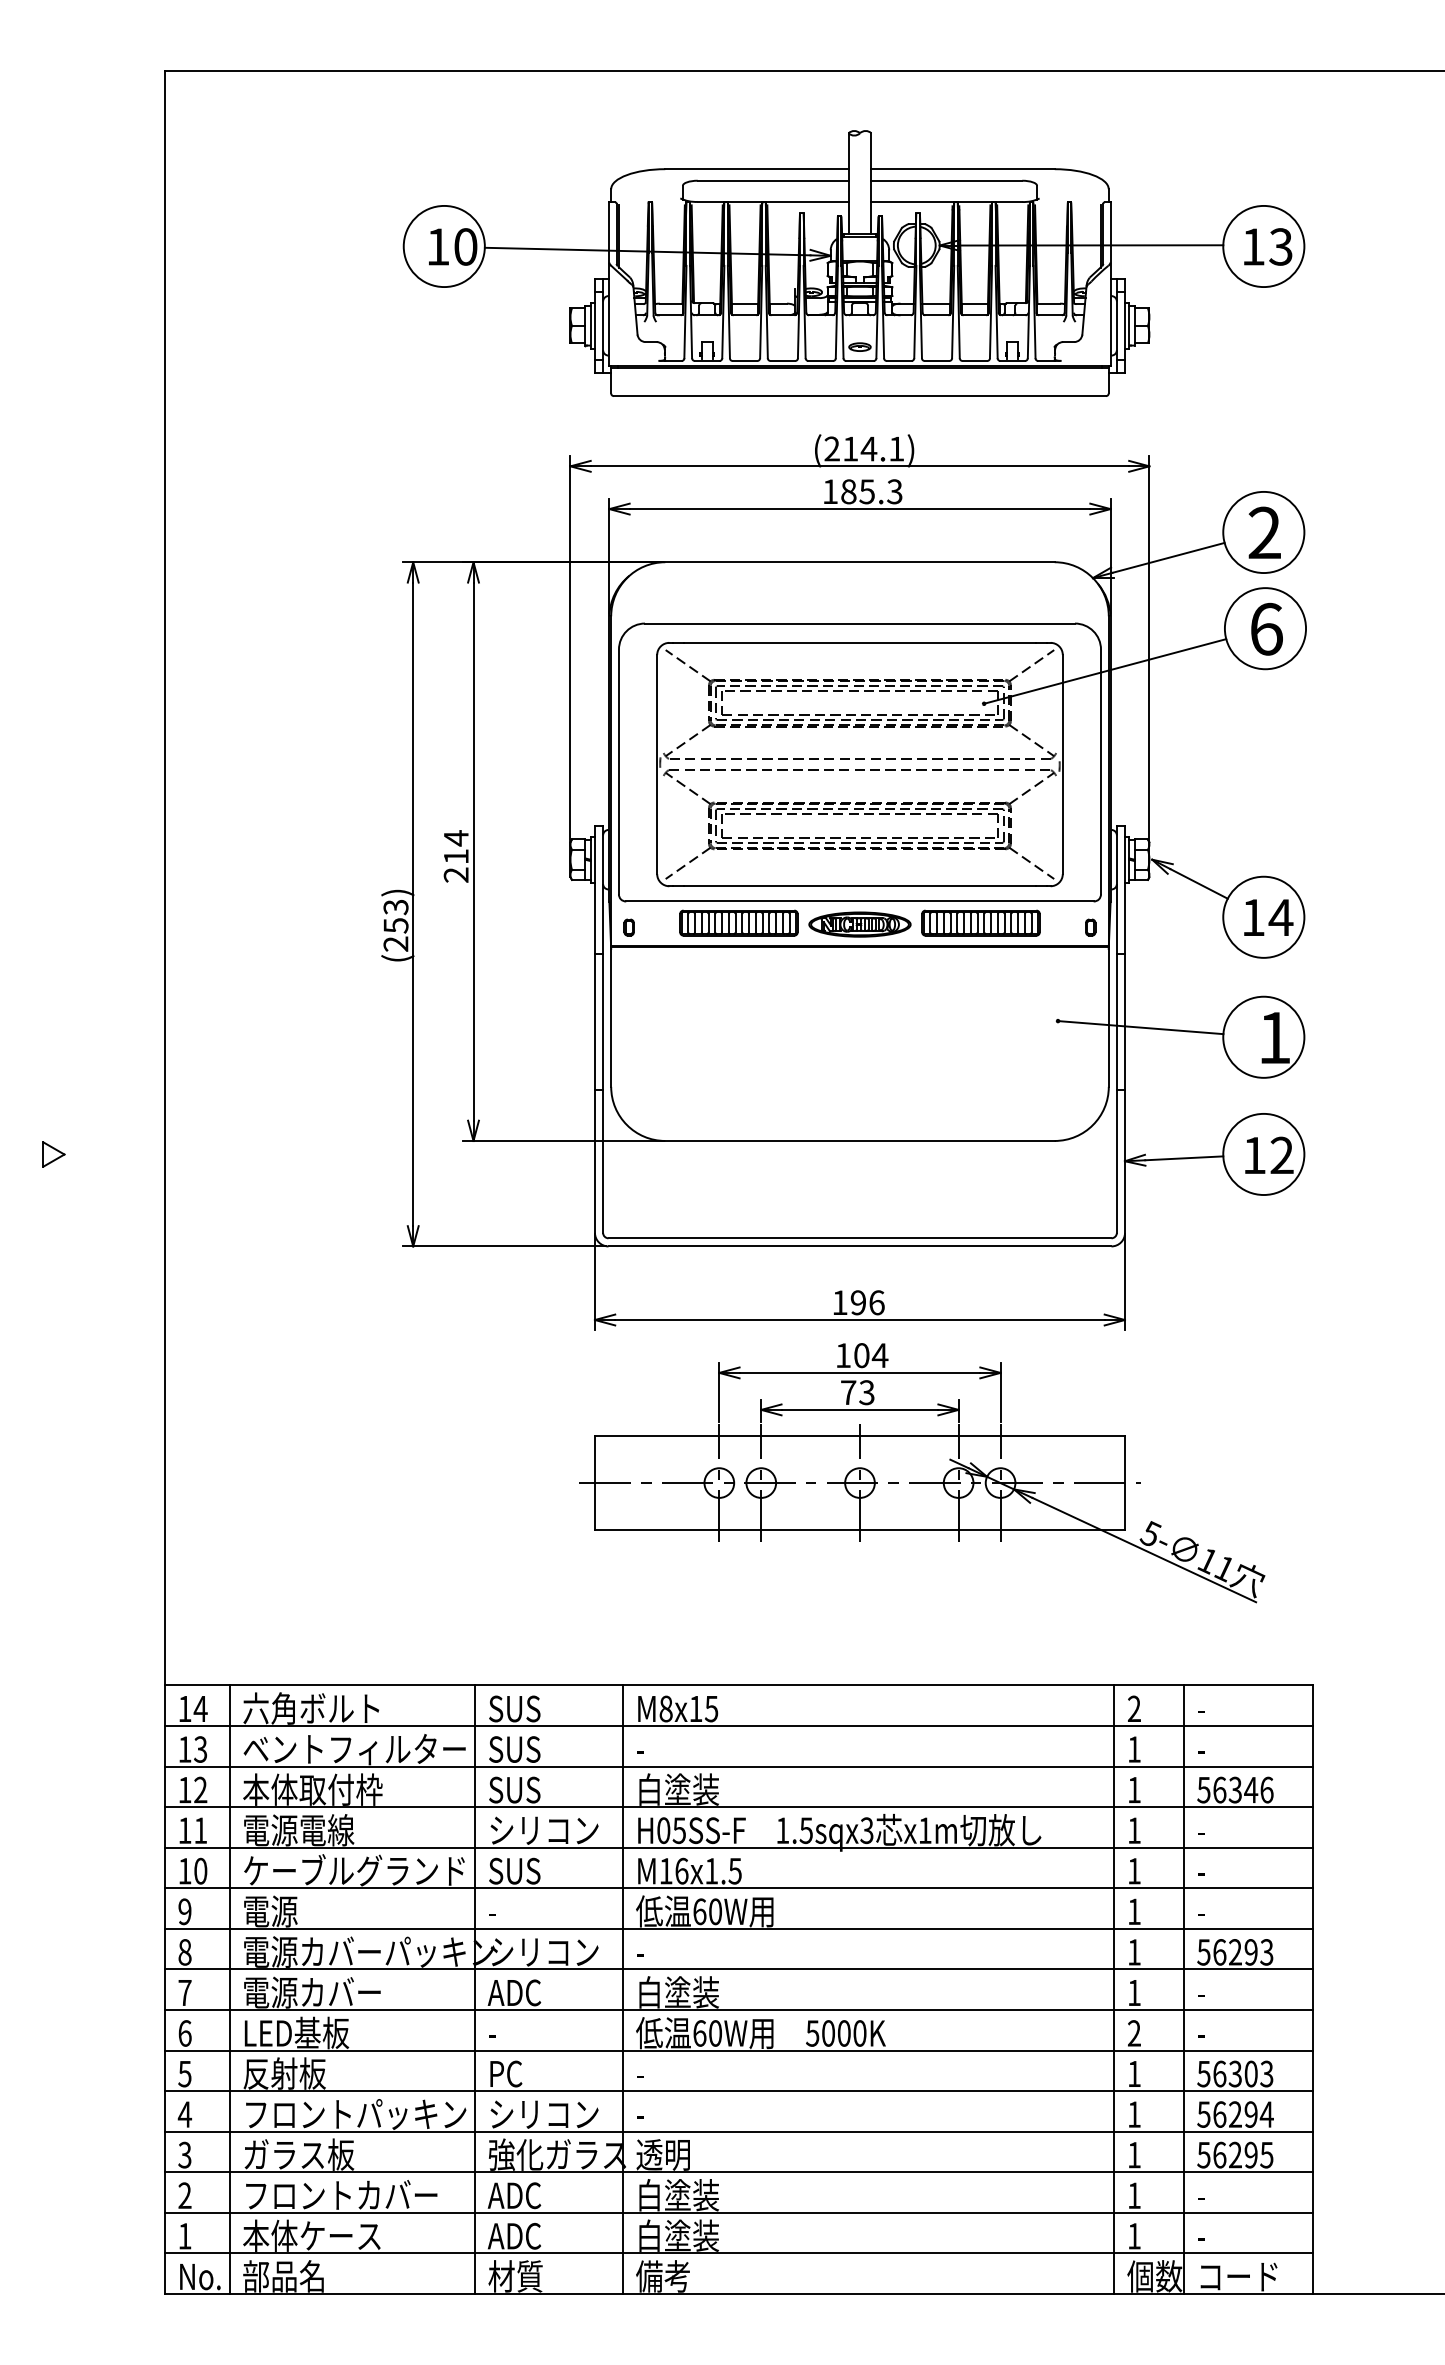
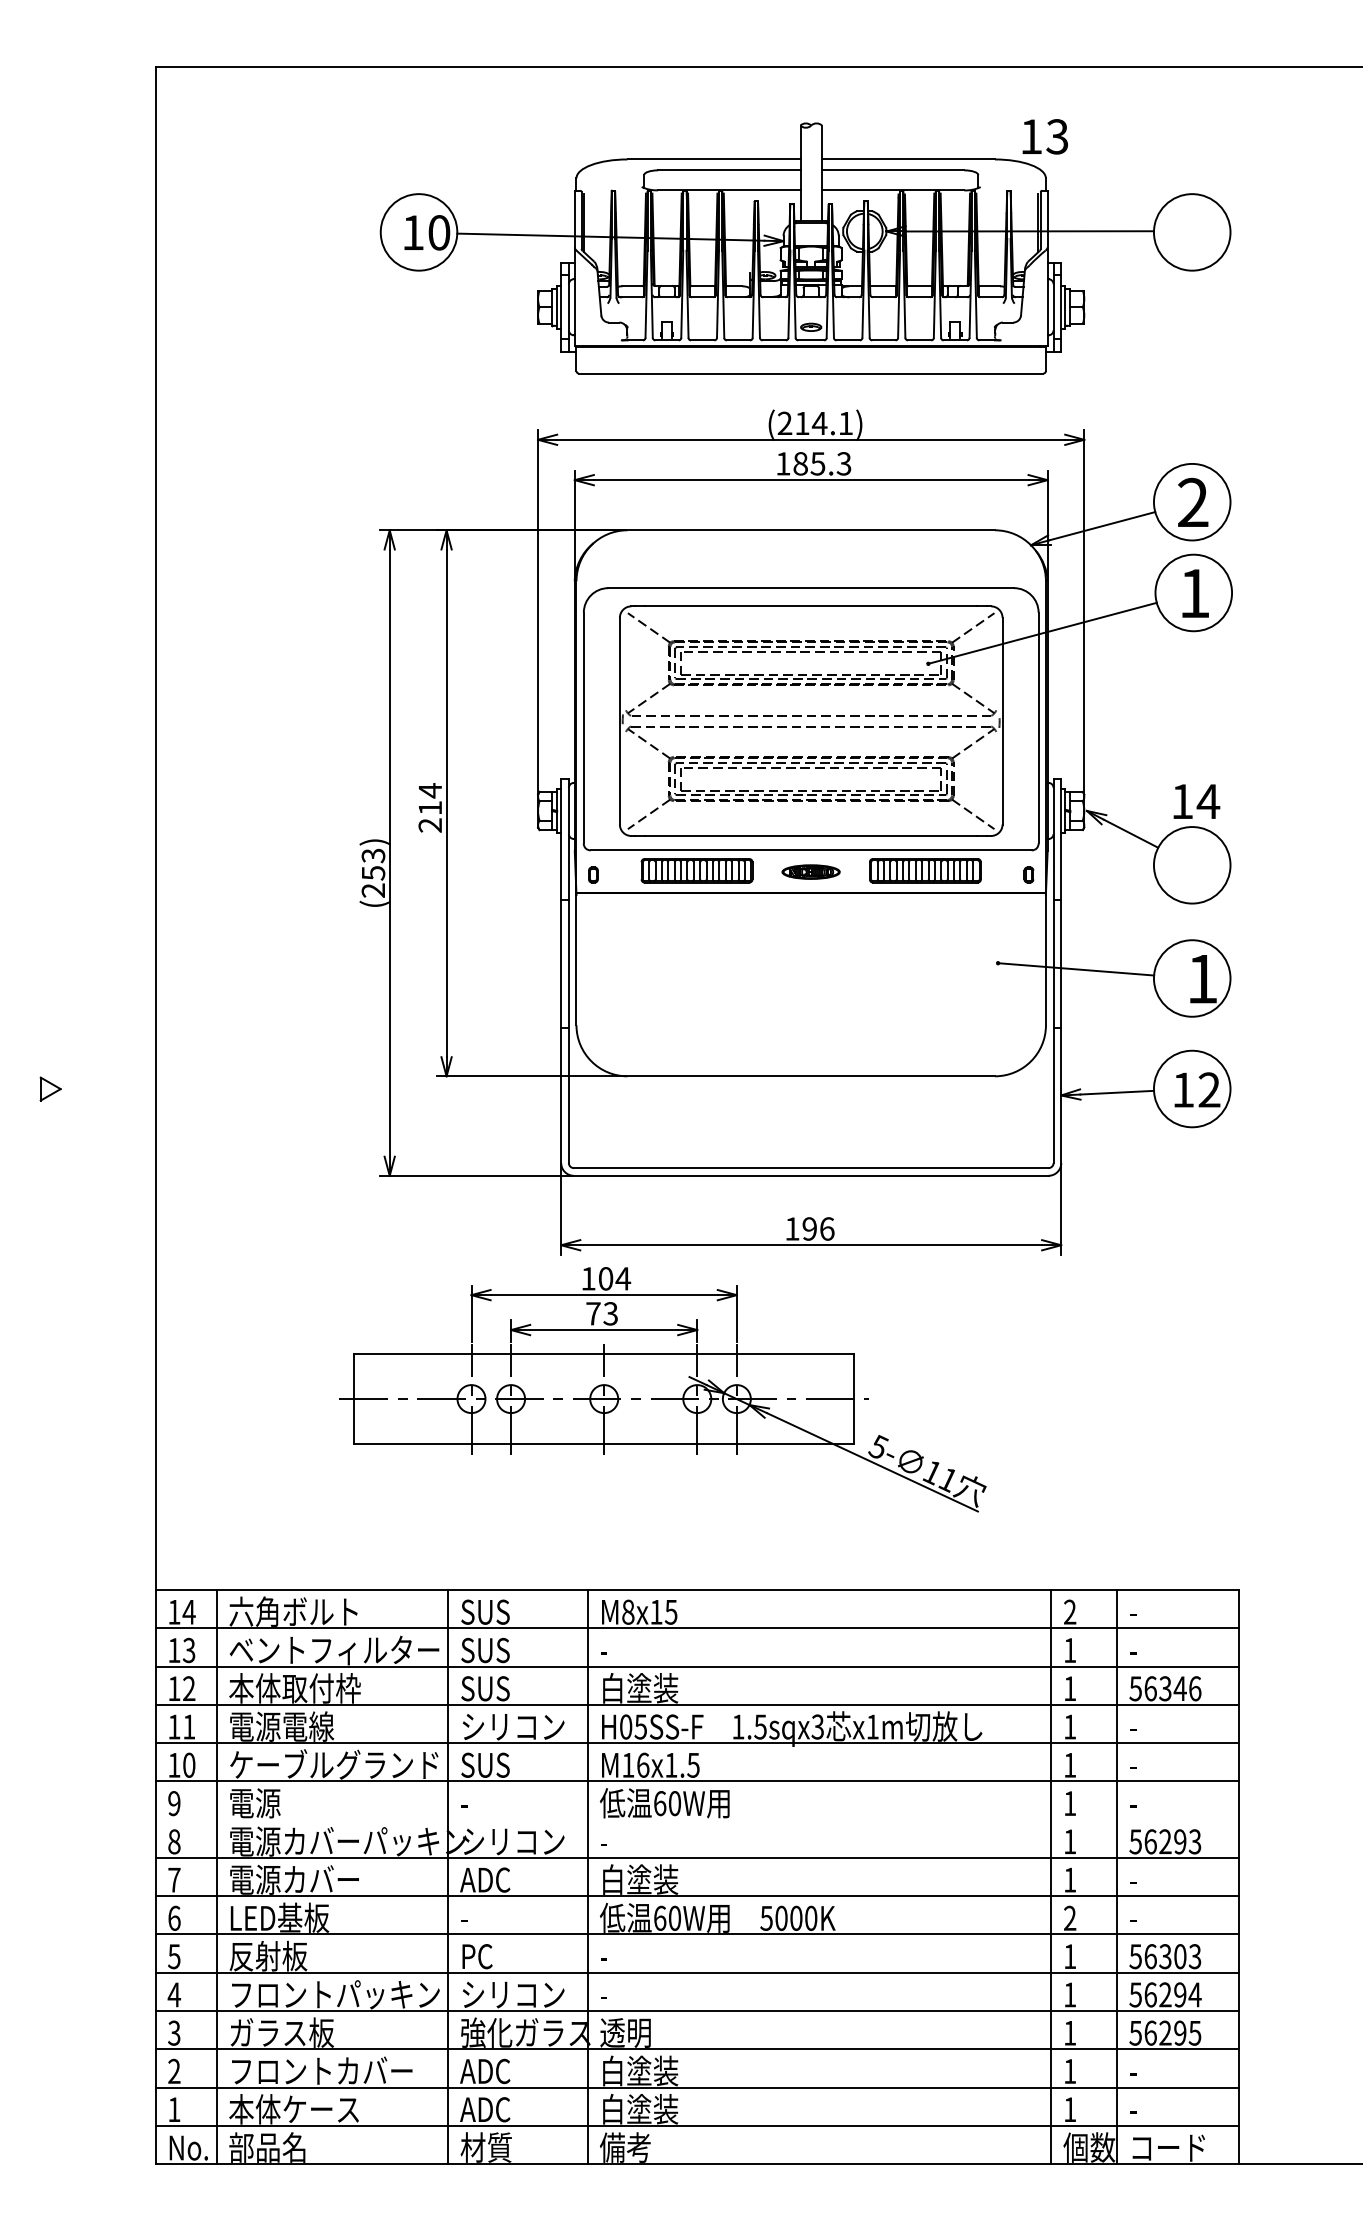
text: (1267, 246) -> (1044, 136), moved
text: (1267, 629) -> (1195, 593), 6 -> 1
text: (1268, 917) -> (1196, 801), moved
part: (859, 923) -> (810, 871), size x0.6
part: (921, 1472) -> (662, 1389), moved
line: (738, 1928) -> (696, 1819), removed

